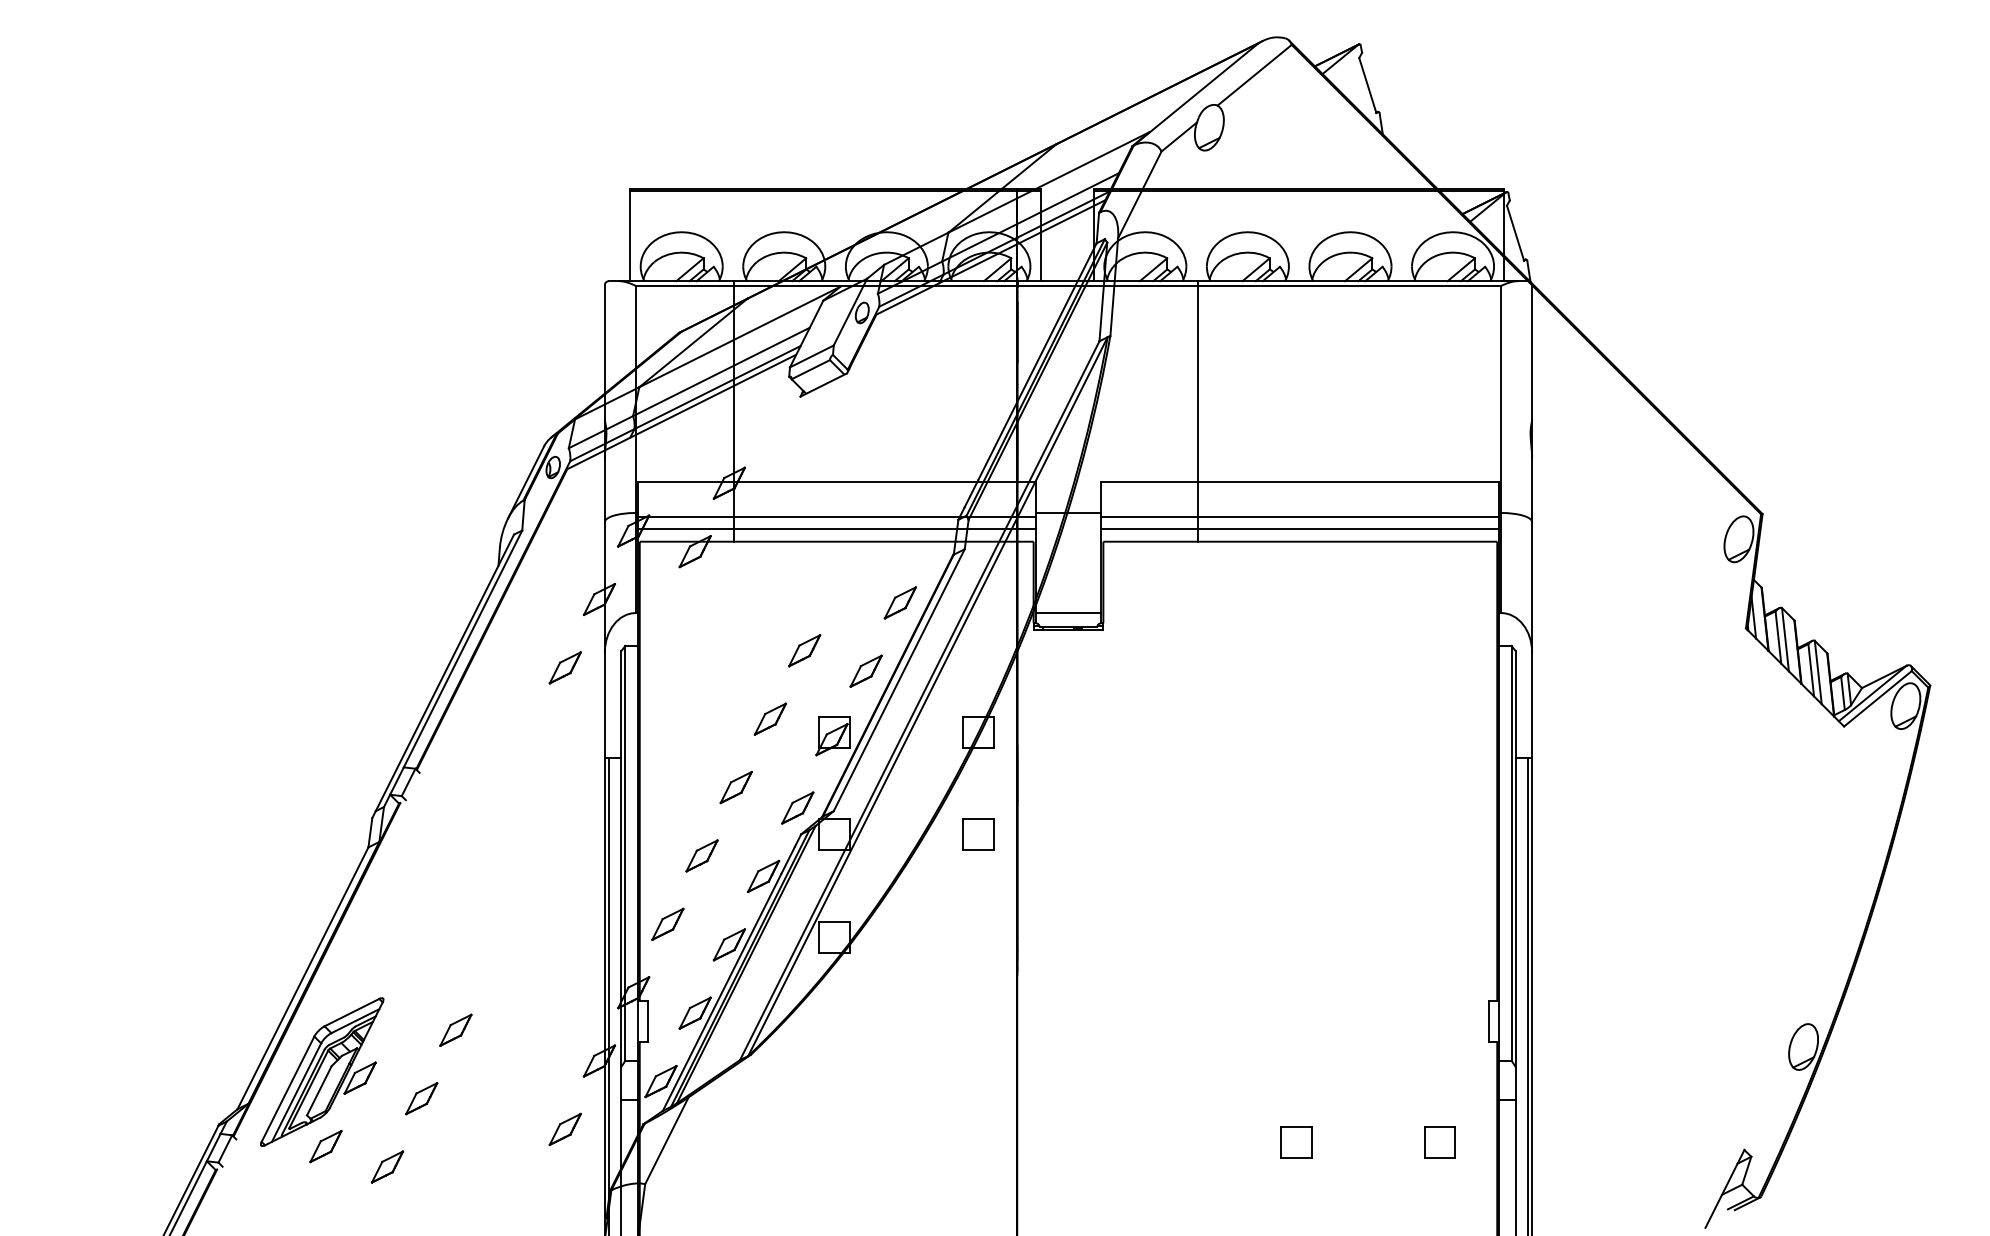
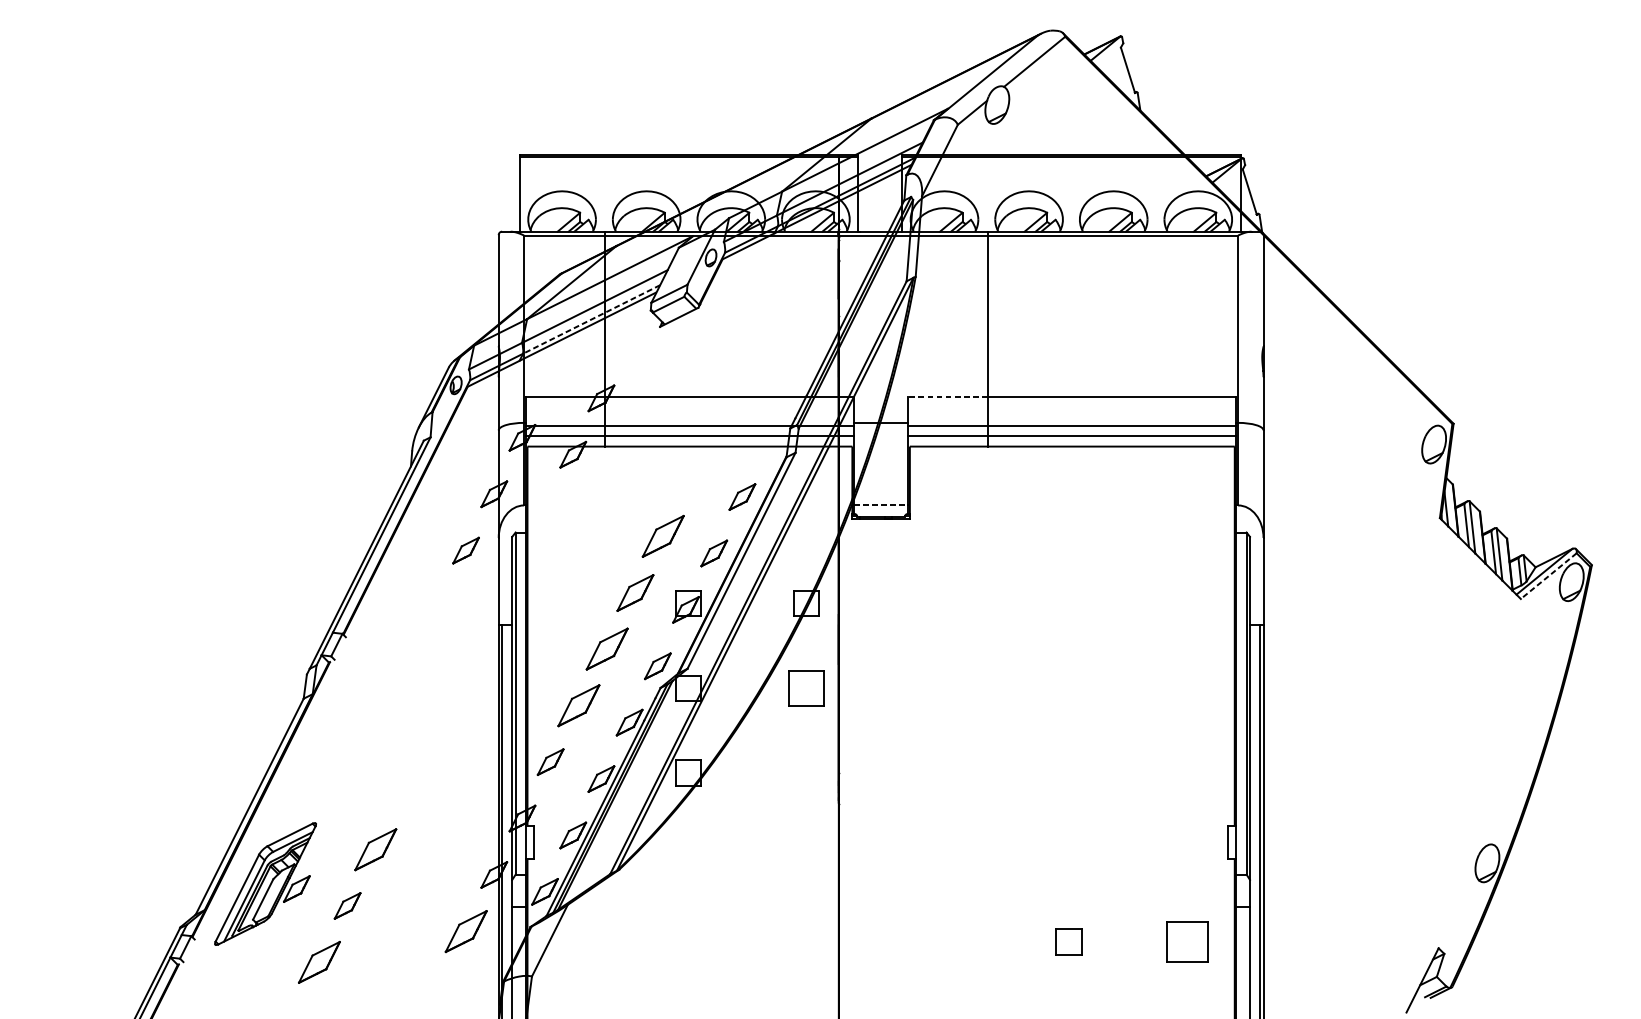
line: (717, 387) -> (591, 319), solid -> dashed
line: (1149, 482) -> (947, 397), solid -> dashed
line: (1068, 613) -> (881, 505), solid -> dashed
part: (804, 650) -> (663, 536), size x1.6
line: (1877, 698) -> (1548, 575), solid -> dashed
part: (769, 718) -> (634, 592), size x1.4
part: (735, 787) -> (606, 649), size x1.6
part: (978, 834) -> (806, 688), size x1.4
part: (701, 855) -> (578, 705), size x1.6
part: (455, 1029) -> (375, 848), size x1.6
part: (564, 1128) -> (465, 930), size x1.6
part: (1439, 1142) -> (1187, 942), size x1.6
part: (325, 1146) -> (268, 945), removed
part: (387, 1166) -> (319, 961), size x1.6

